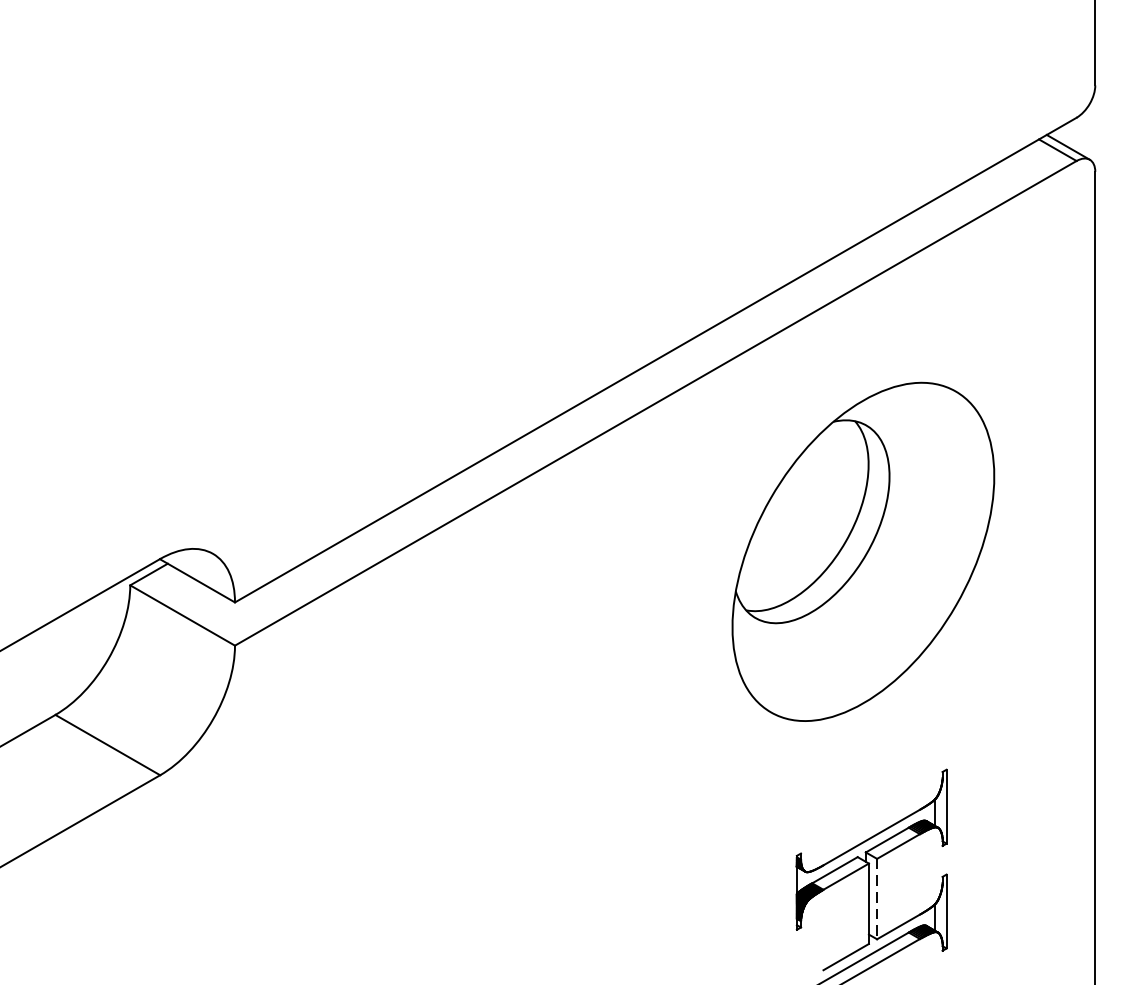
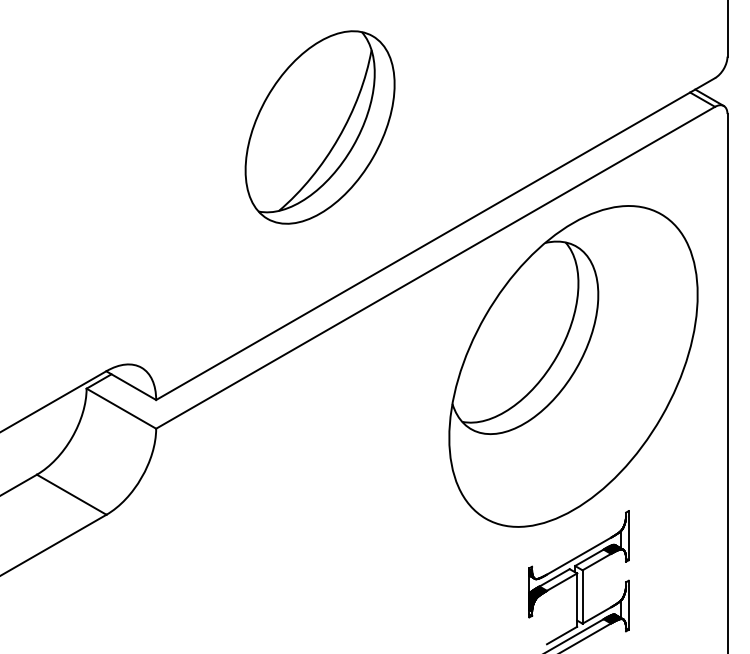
part: (480, 192) -> (319, 127), added
part: (863, 551) -> (573, 366), size x1.43
line: (876, 899) -> (582, 597), dashed -> solid

